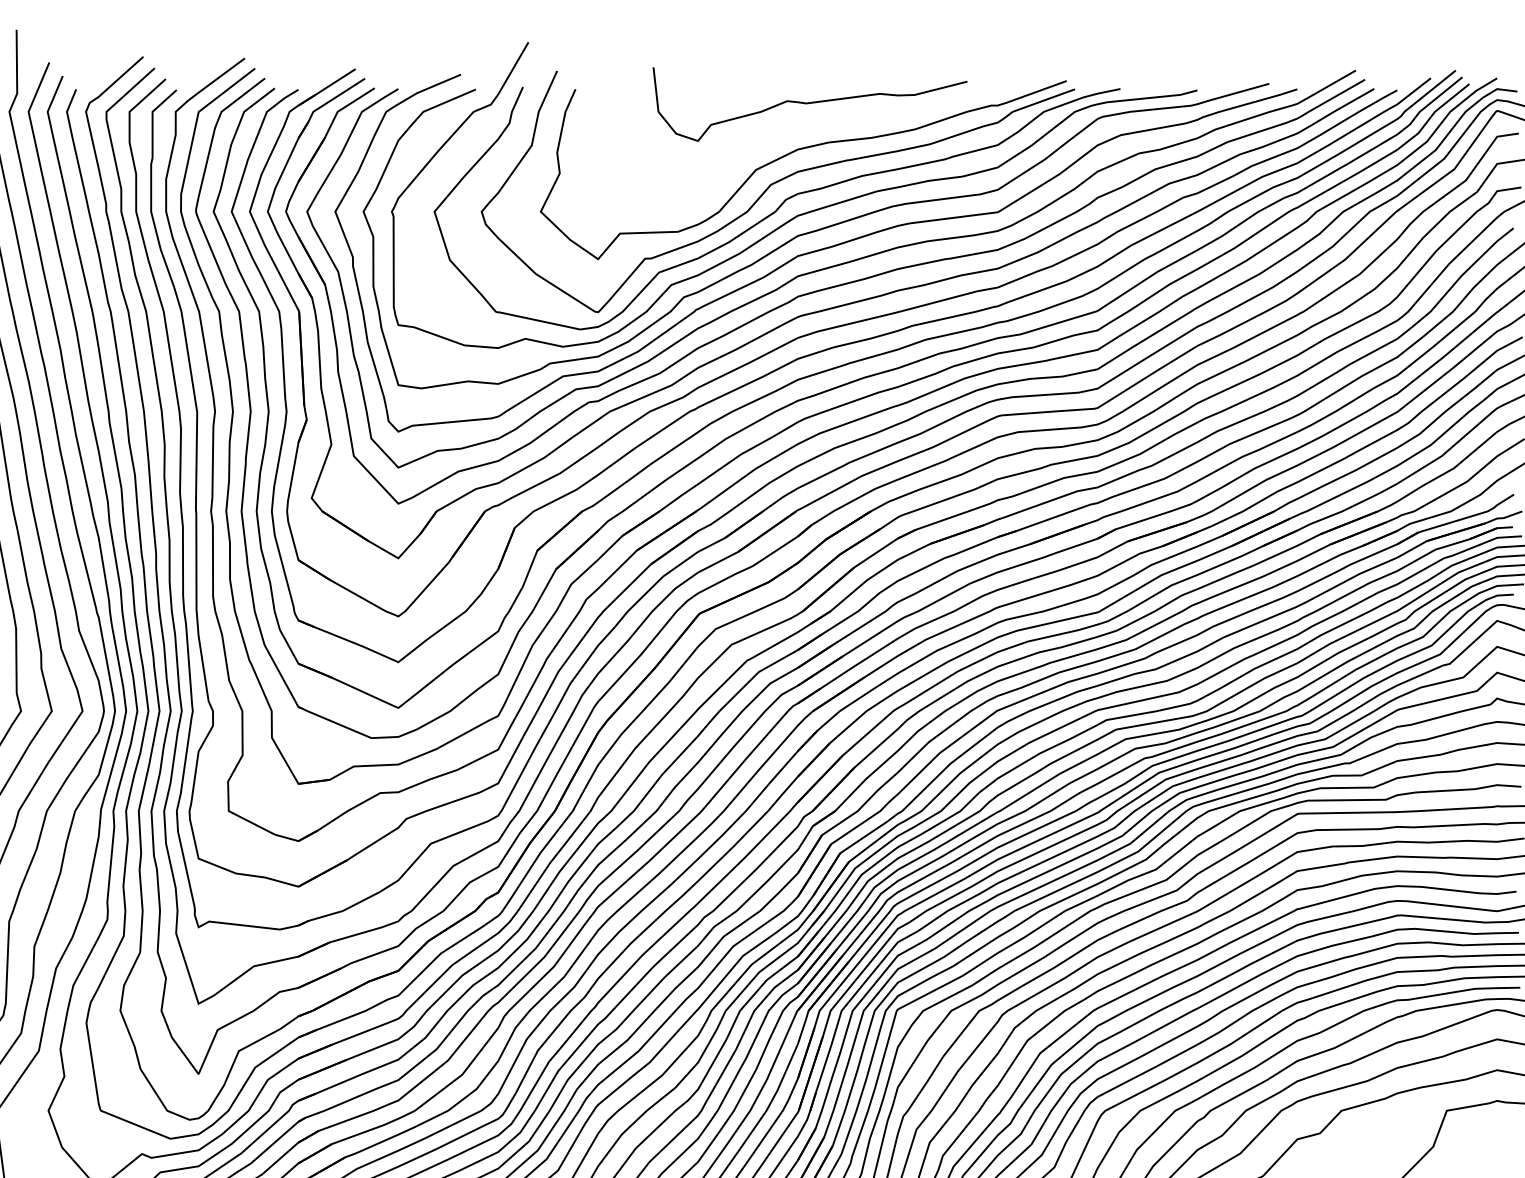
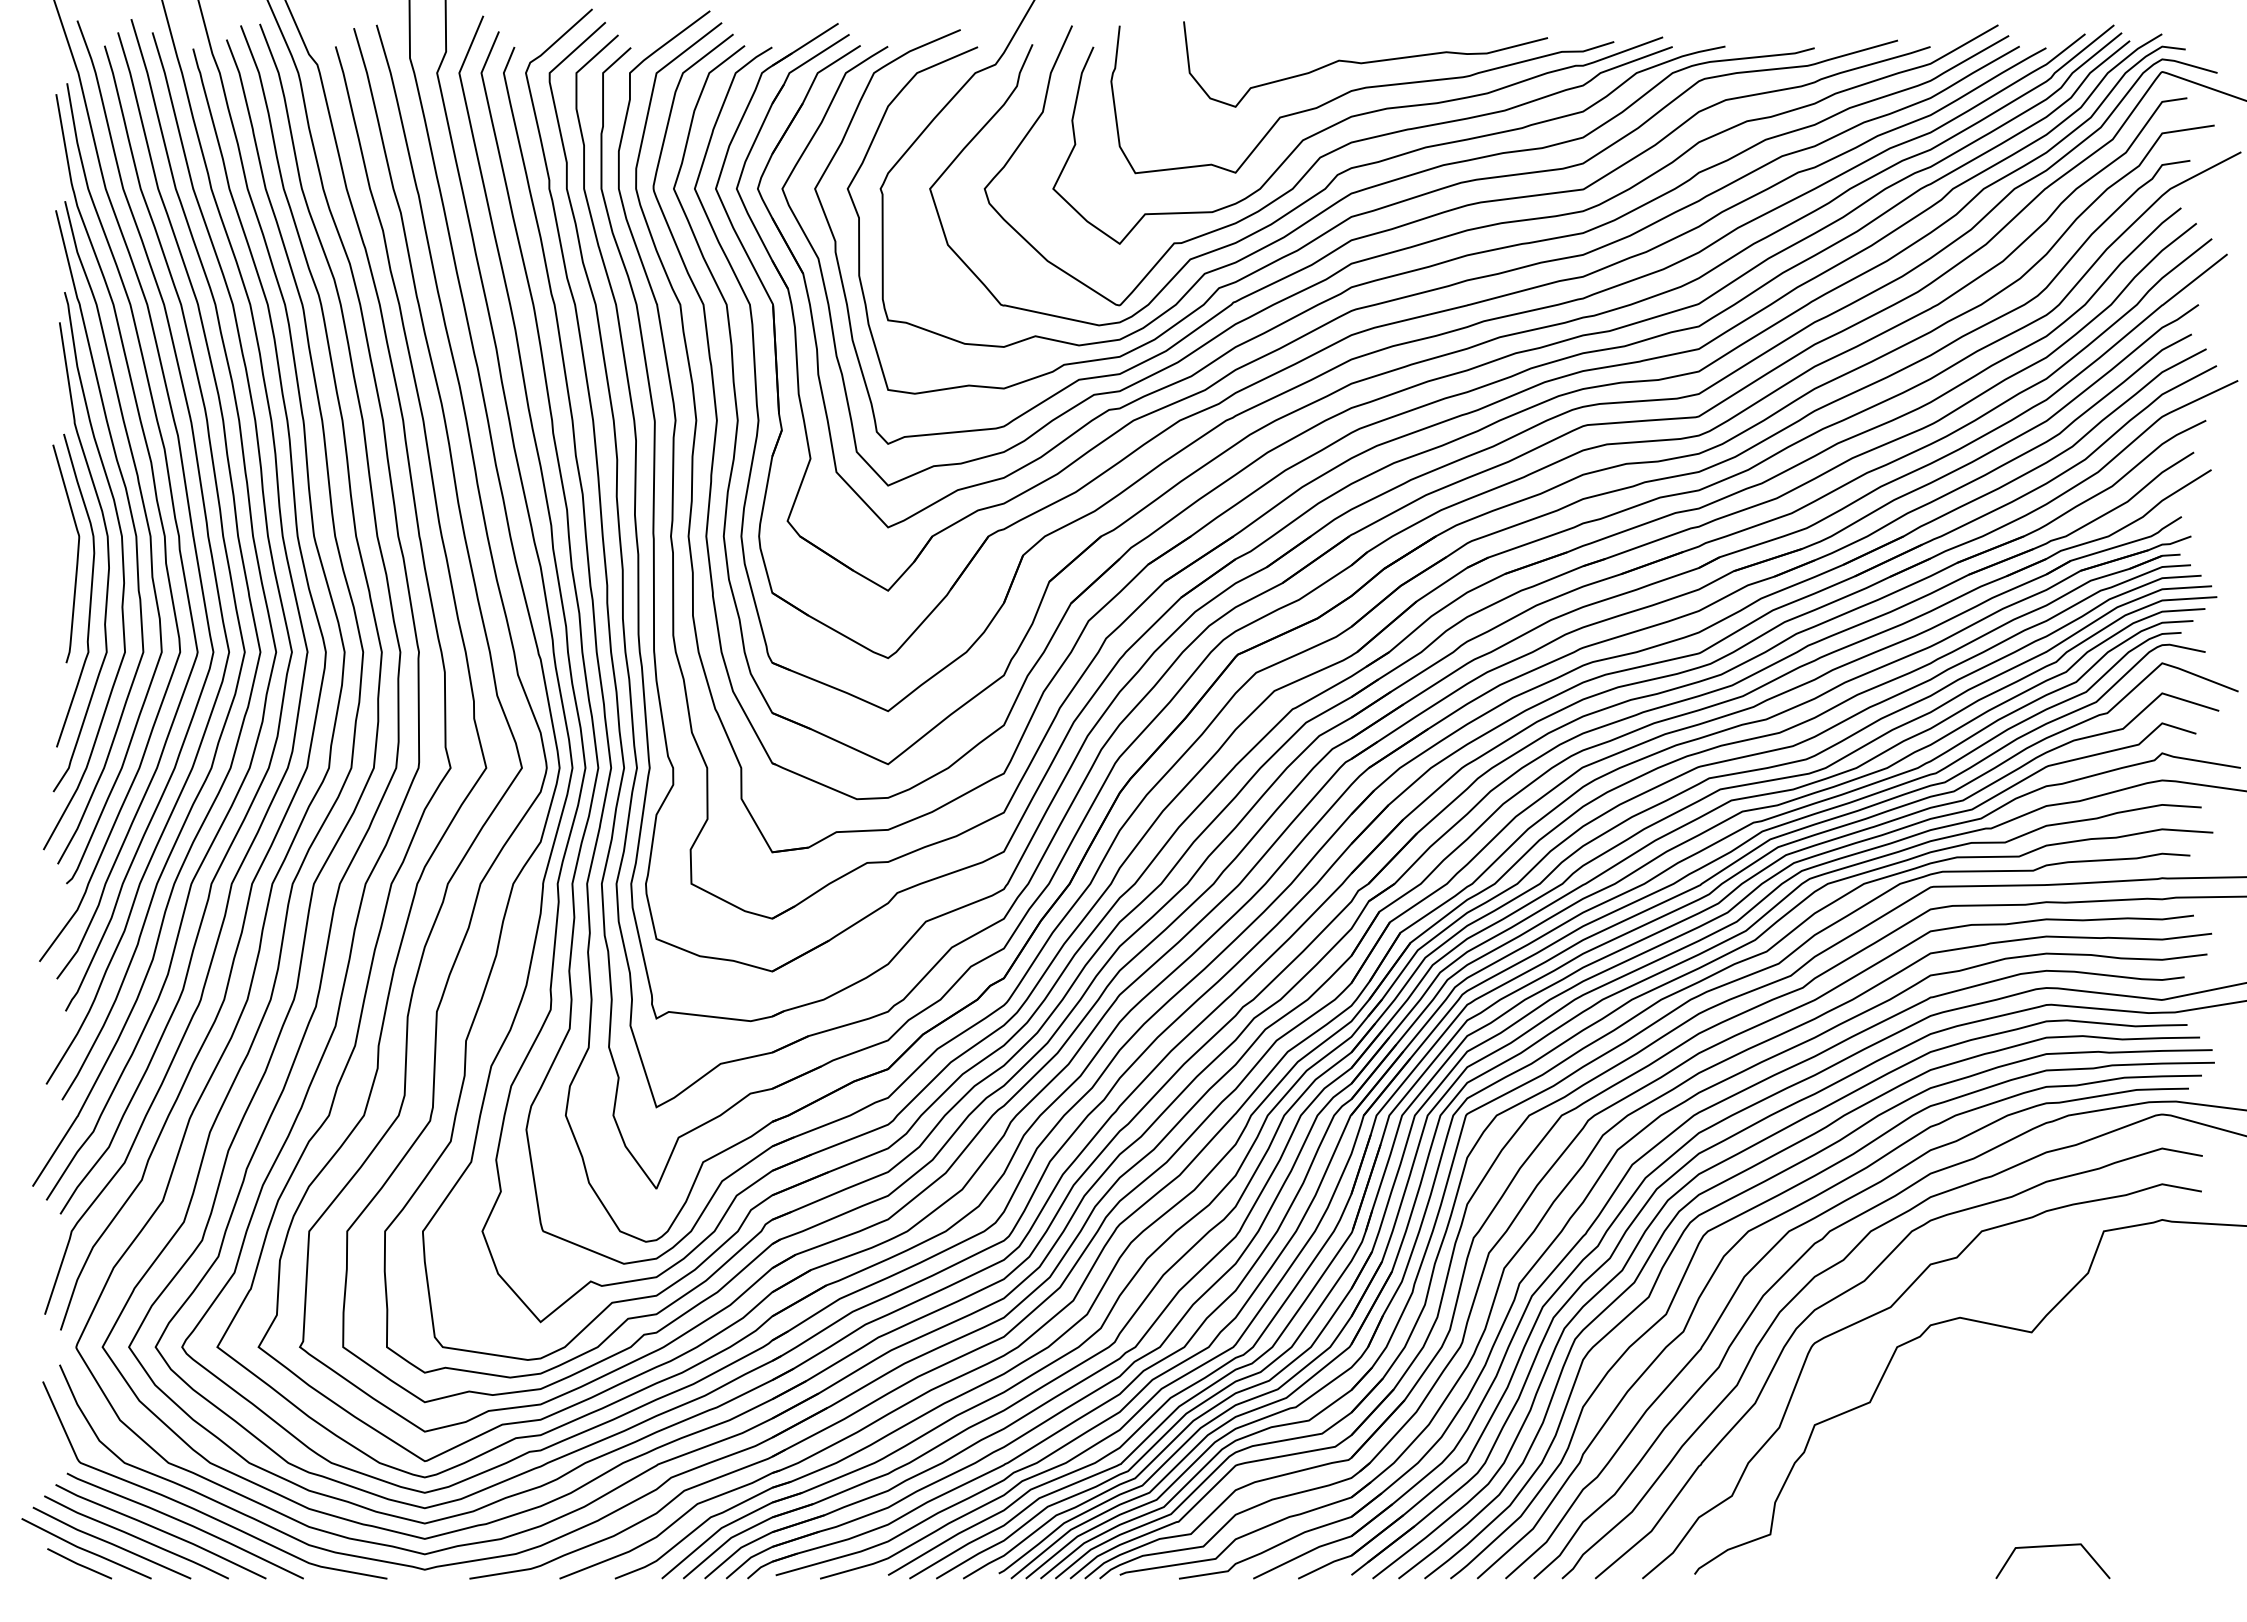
curve: (804, 126) -> (1359, 90), added

